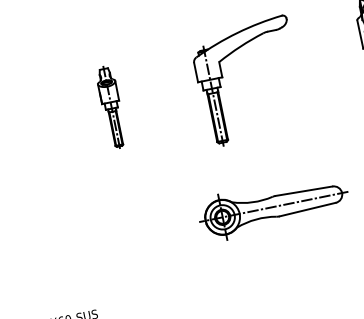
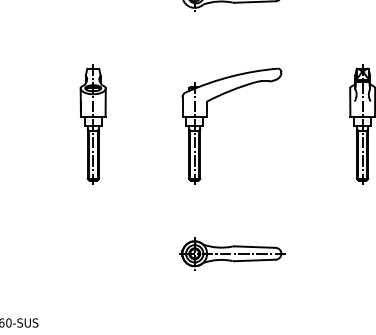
part: (111, 107) -> (92, 124), size x1.43
part: (274, 206) -> (232, 253), size x0.71

